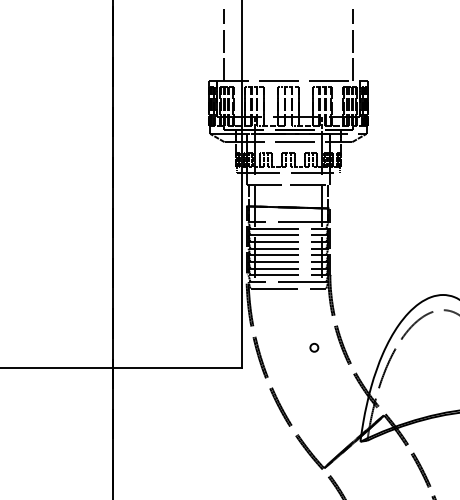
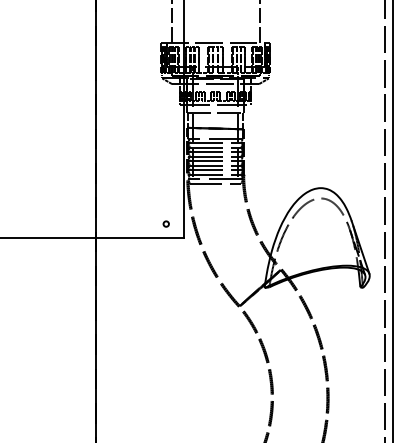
circle: (313, 346) -> (165, 223), moved

